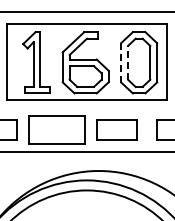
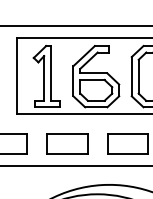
line: (121, 62) -> (132, 76), dashed -> solid
line: (128, 62) -> (139, 76), dashed -> solid
part: (56, 129) -> (67, 143), size x0.71

